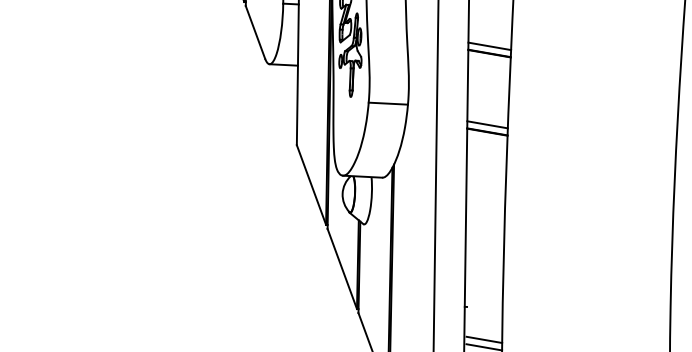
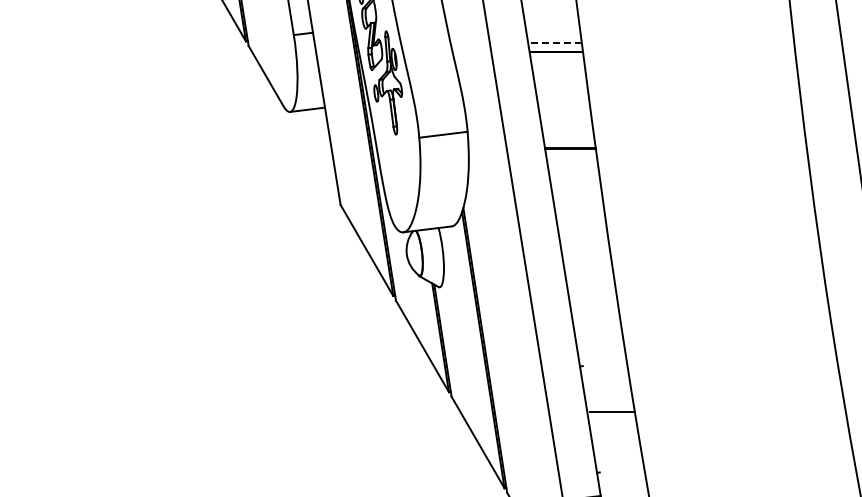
line: (490, 46) -> (555, 43), solid -> dashed
line: (487, 124) -> (568, 139), removed
line: (484, 339) -> (610, 402), removed

